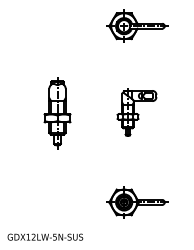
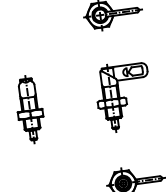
part: (57, 113) -> (29, 109), moved
part: (136, 113) -> (123, 97), size x1.43

